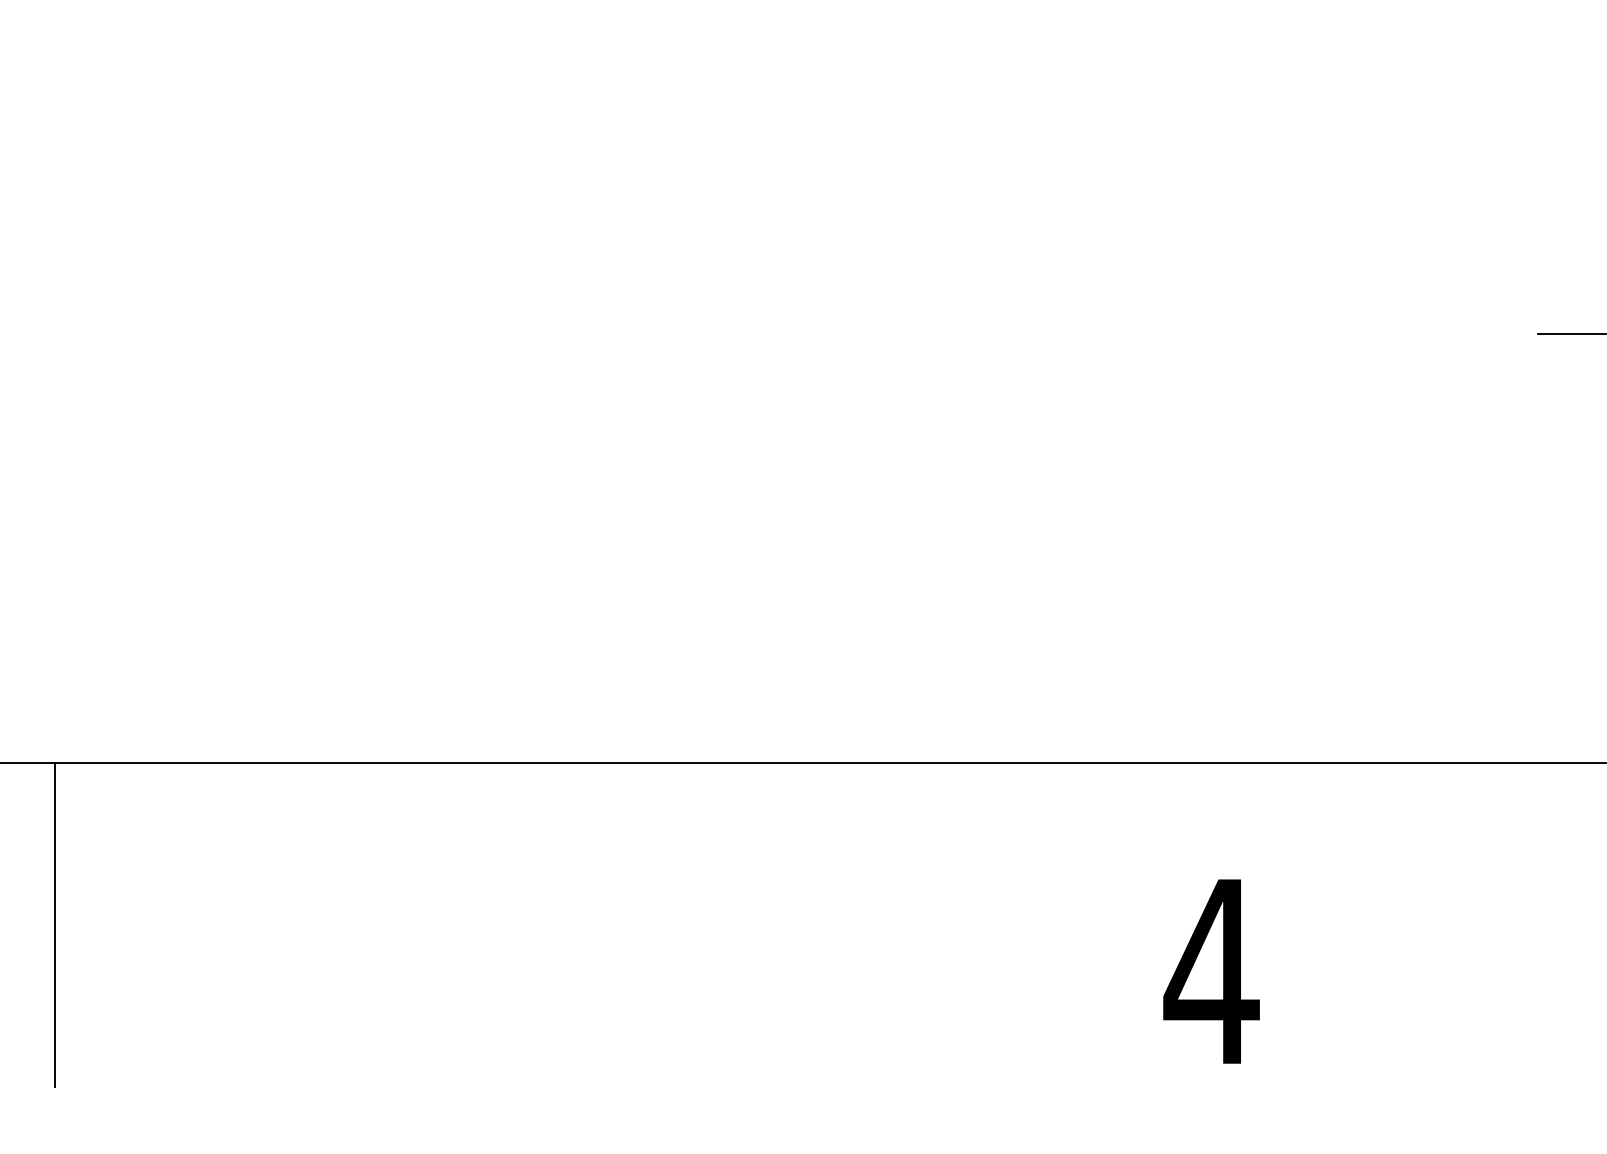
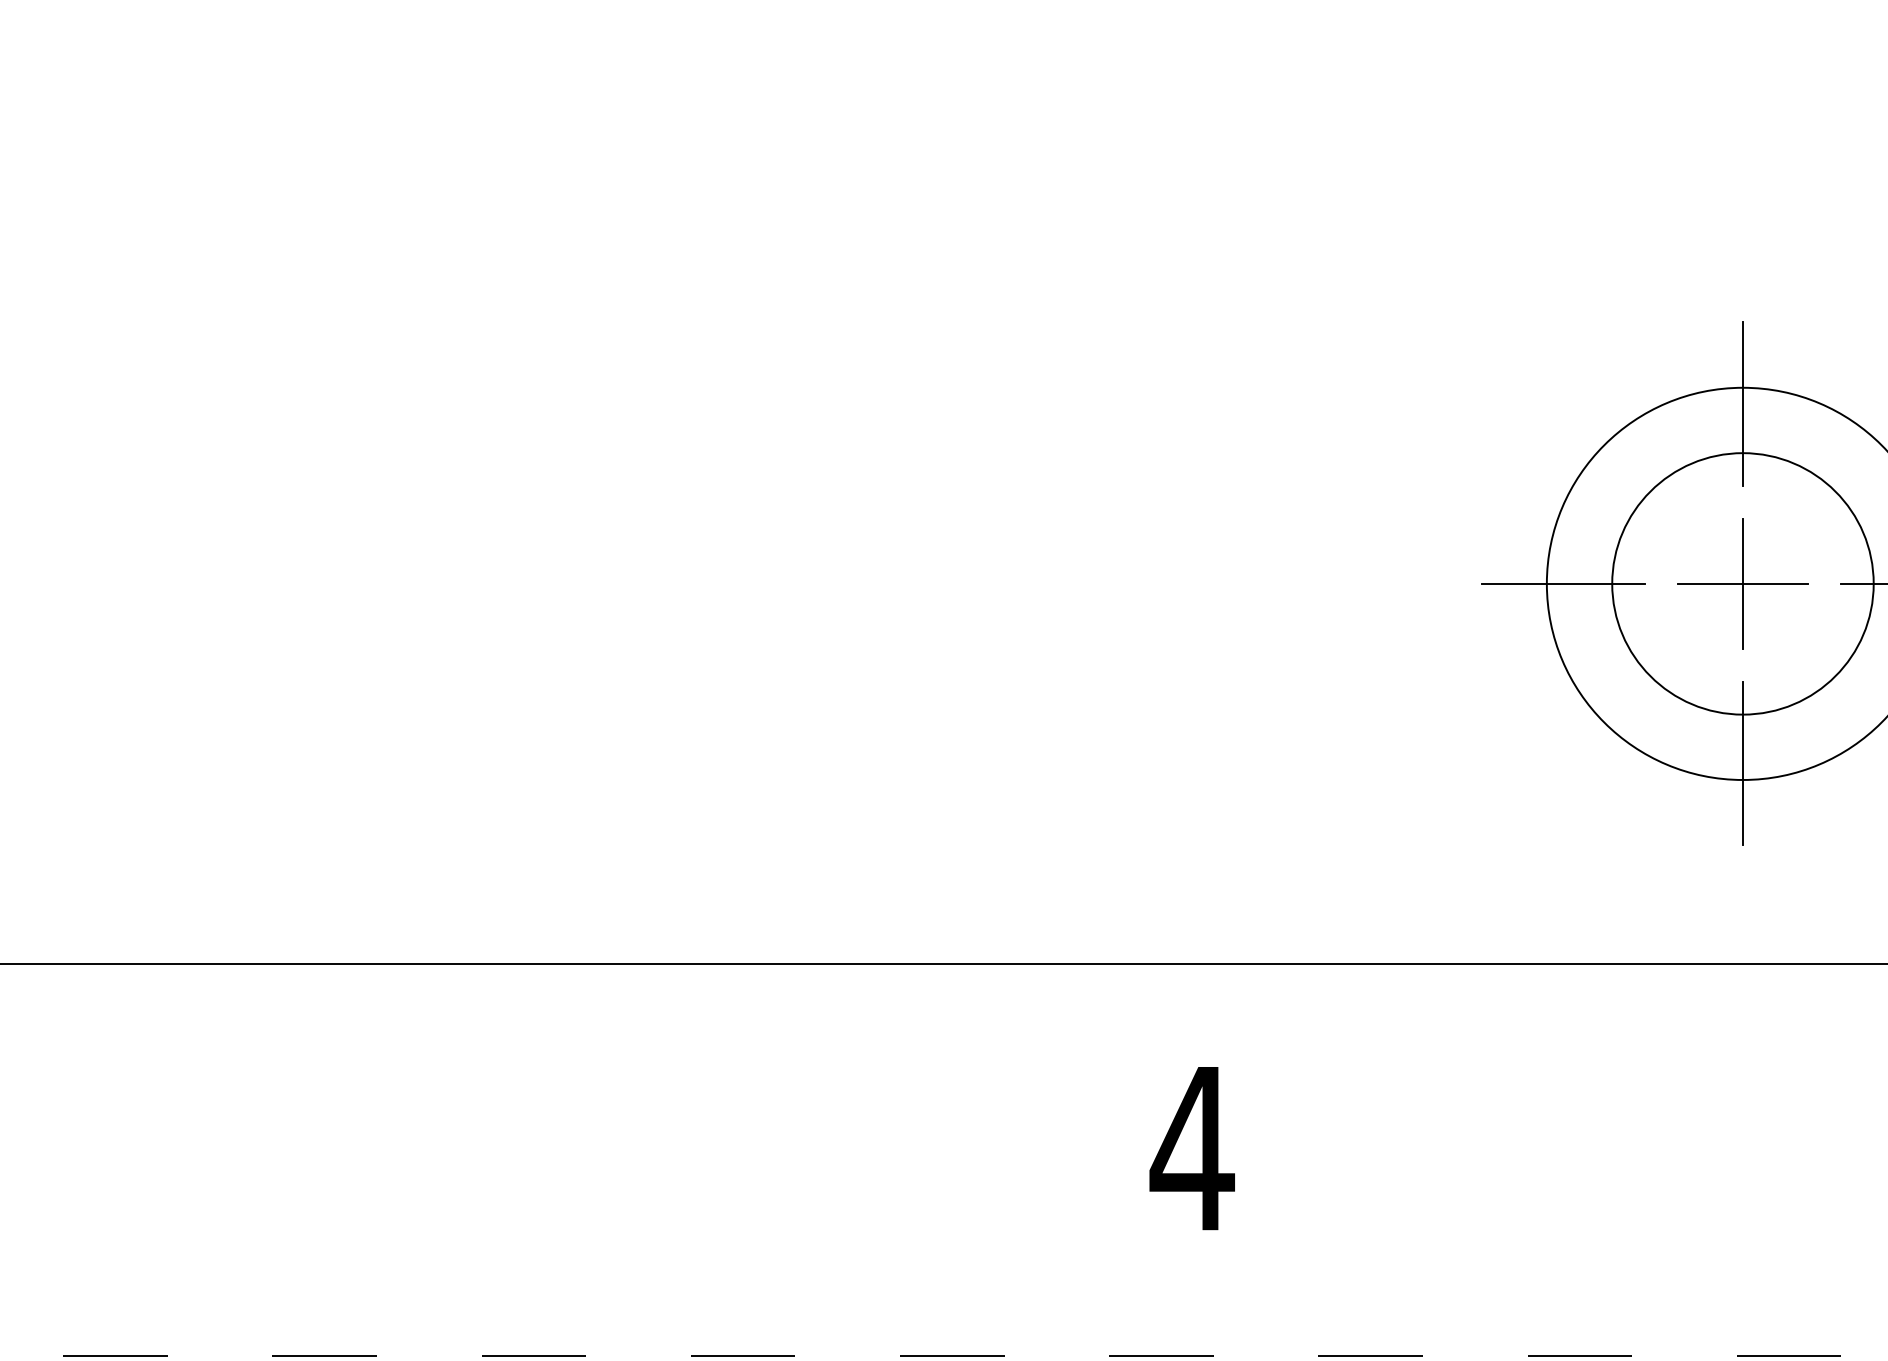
line: (54, 925) -> (167, 1107), removed

